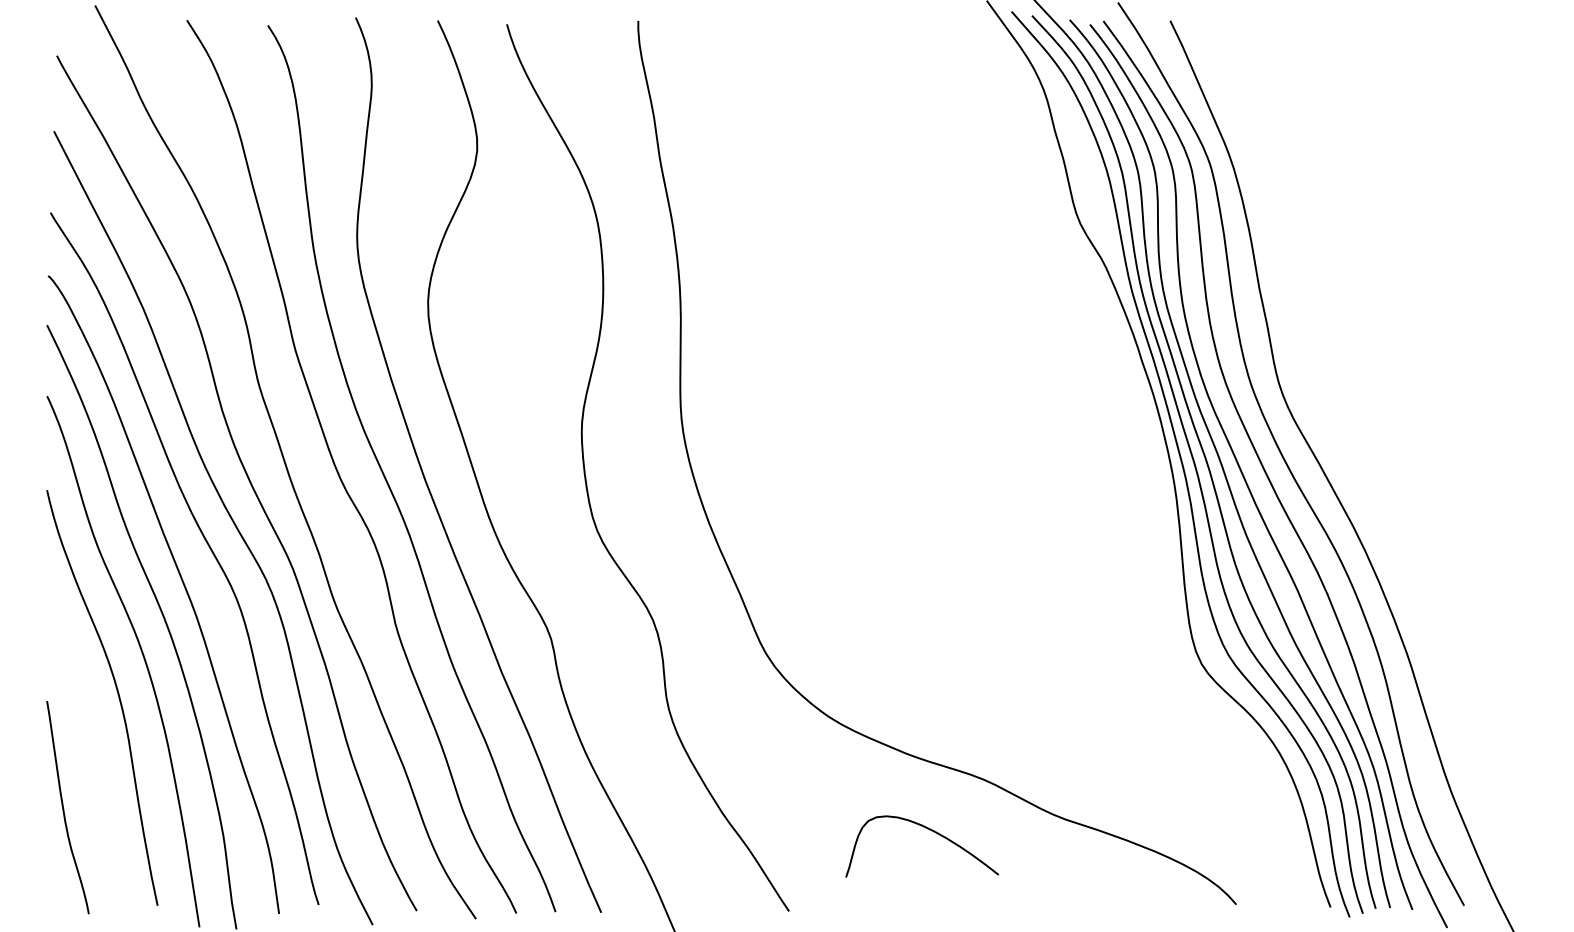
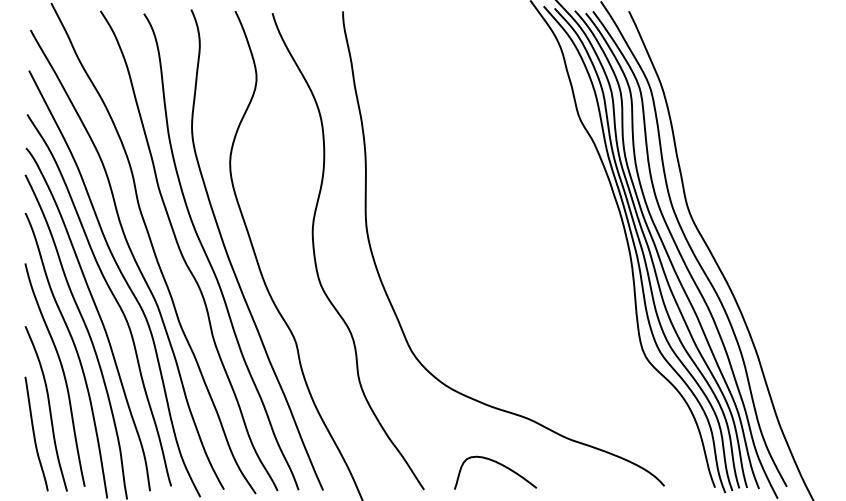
curve: (90, 758) -> (48, 407), added
curve: (927, 830) -> (498, 464), moved

